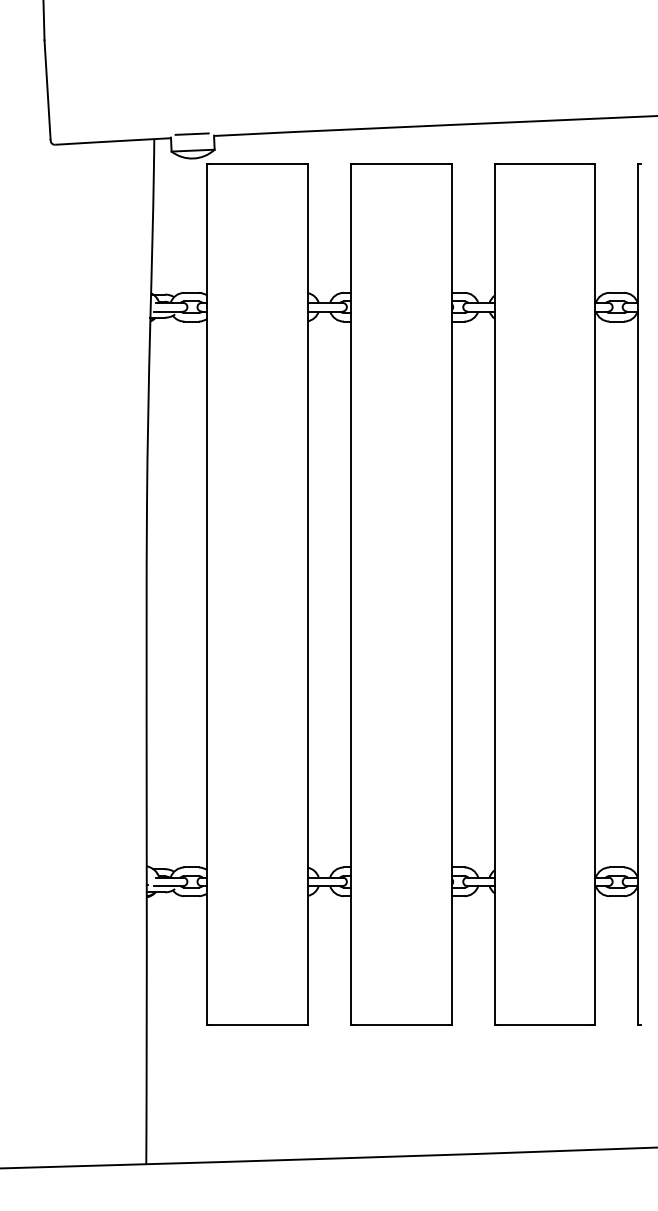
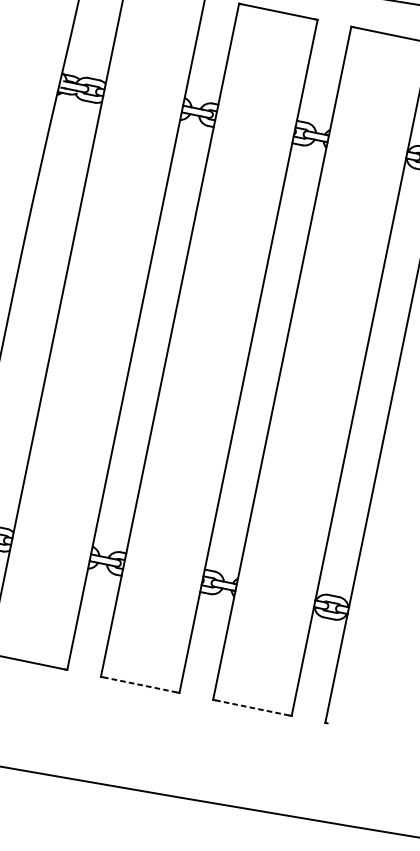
line: (400, 1025) -> (139, 684), solid -> dashed
line: (544, 1025) -> (252, 707), solid -> dashed

